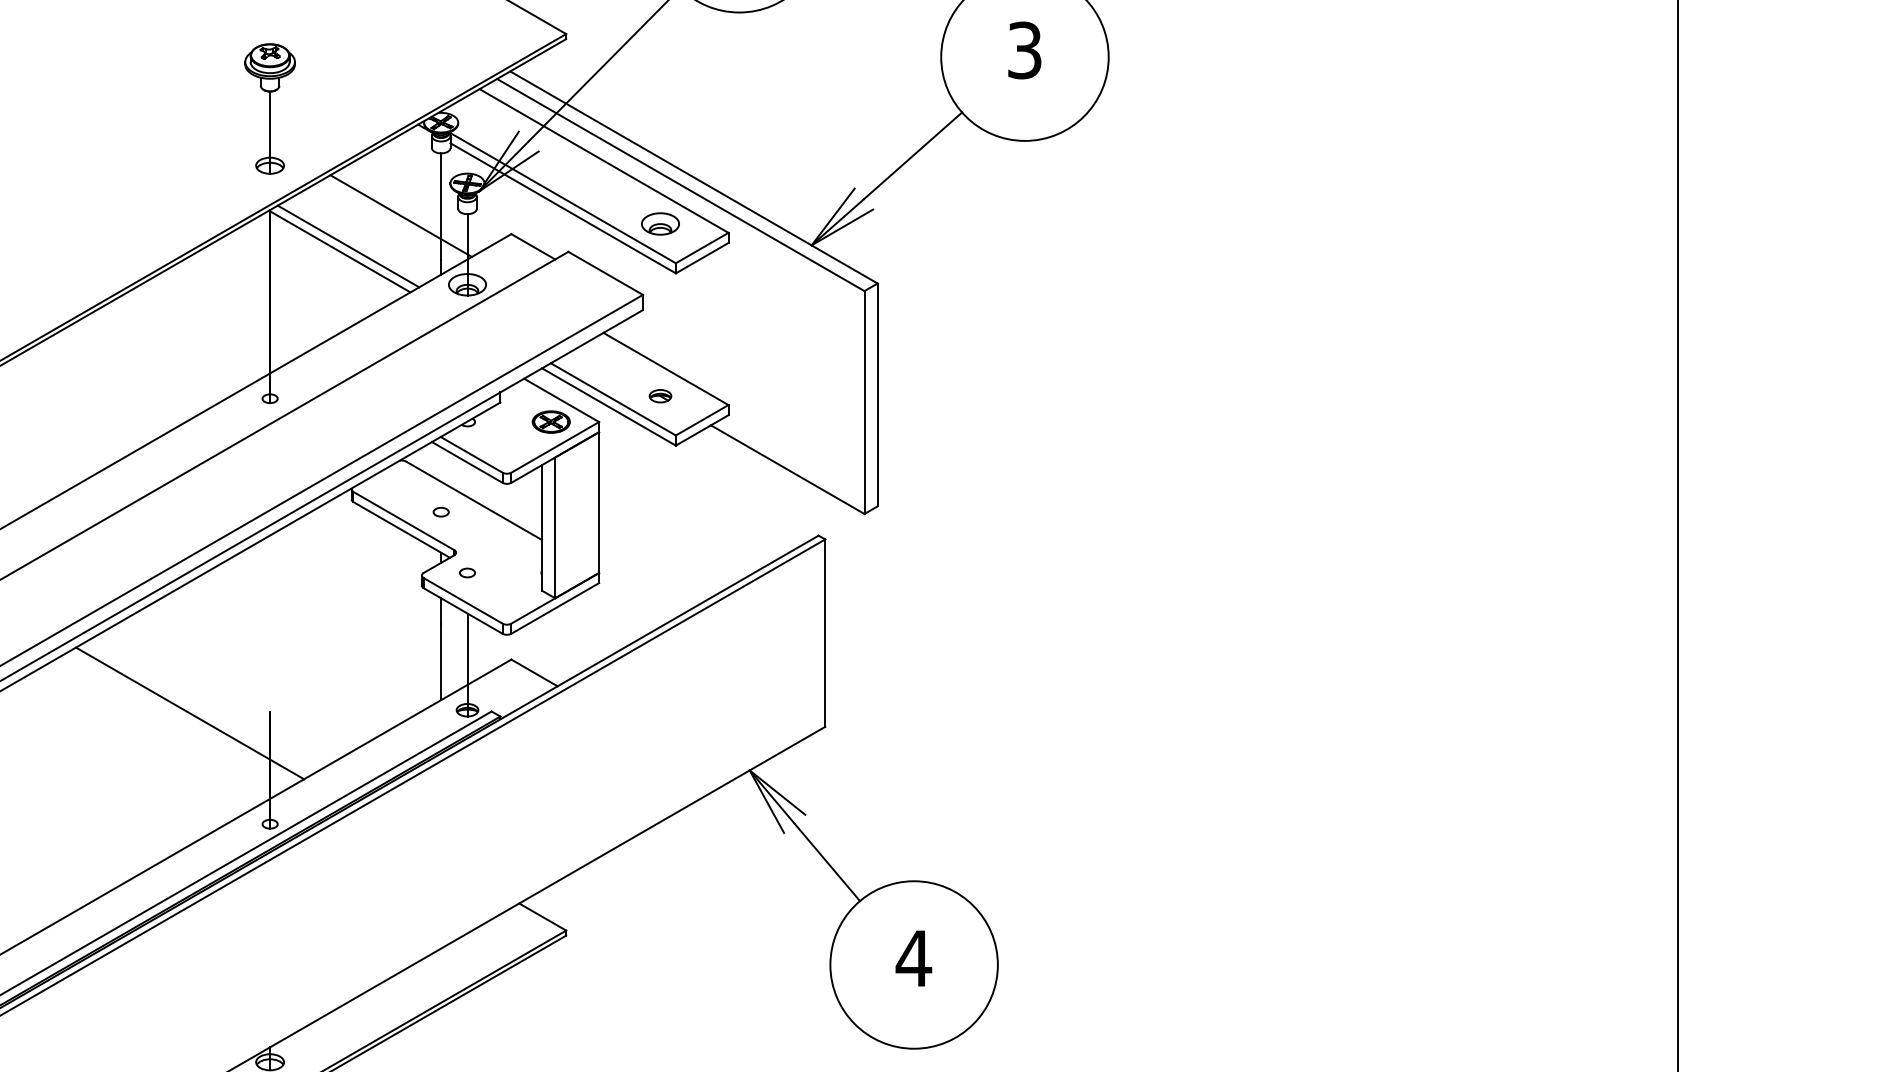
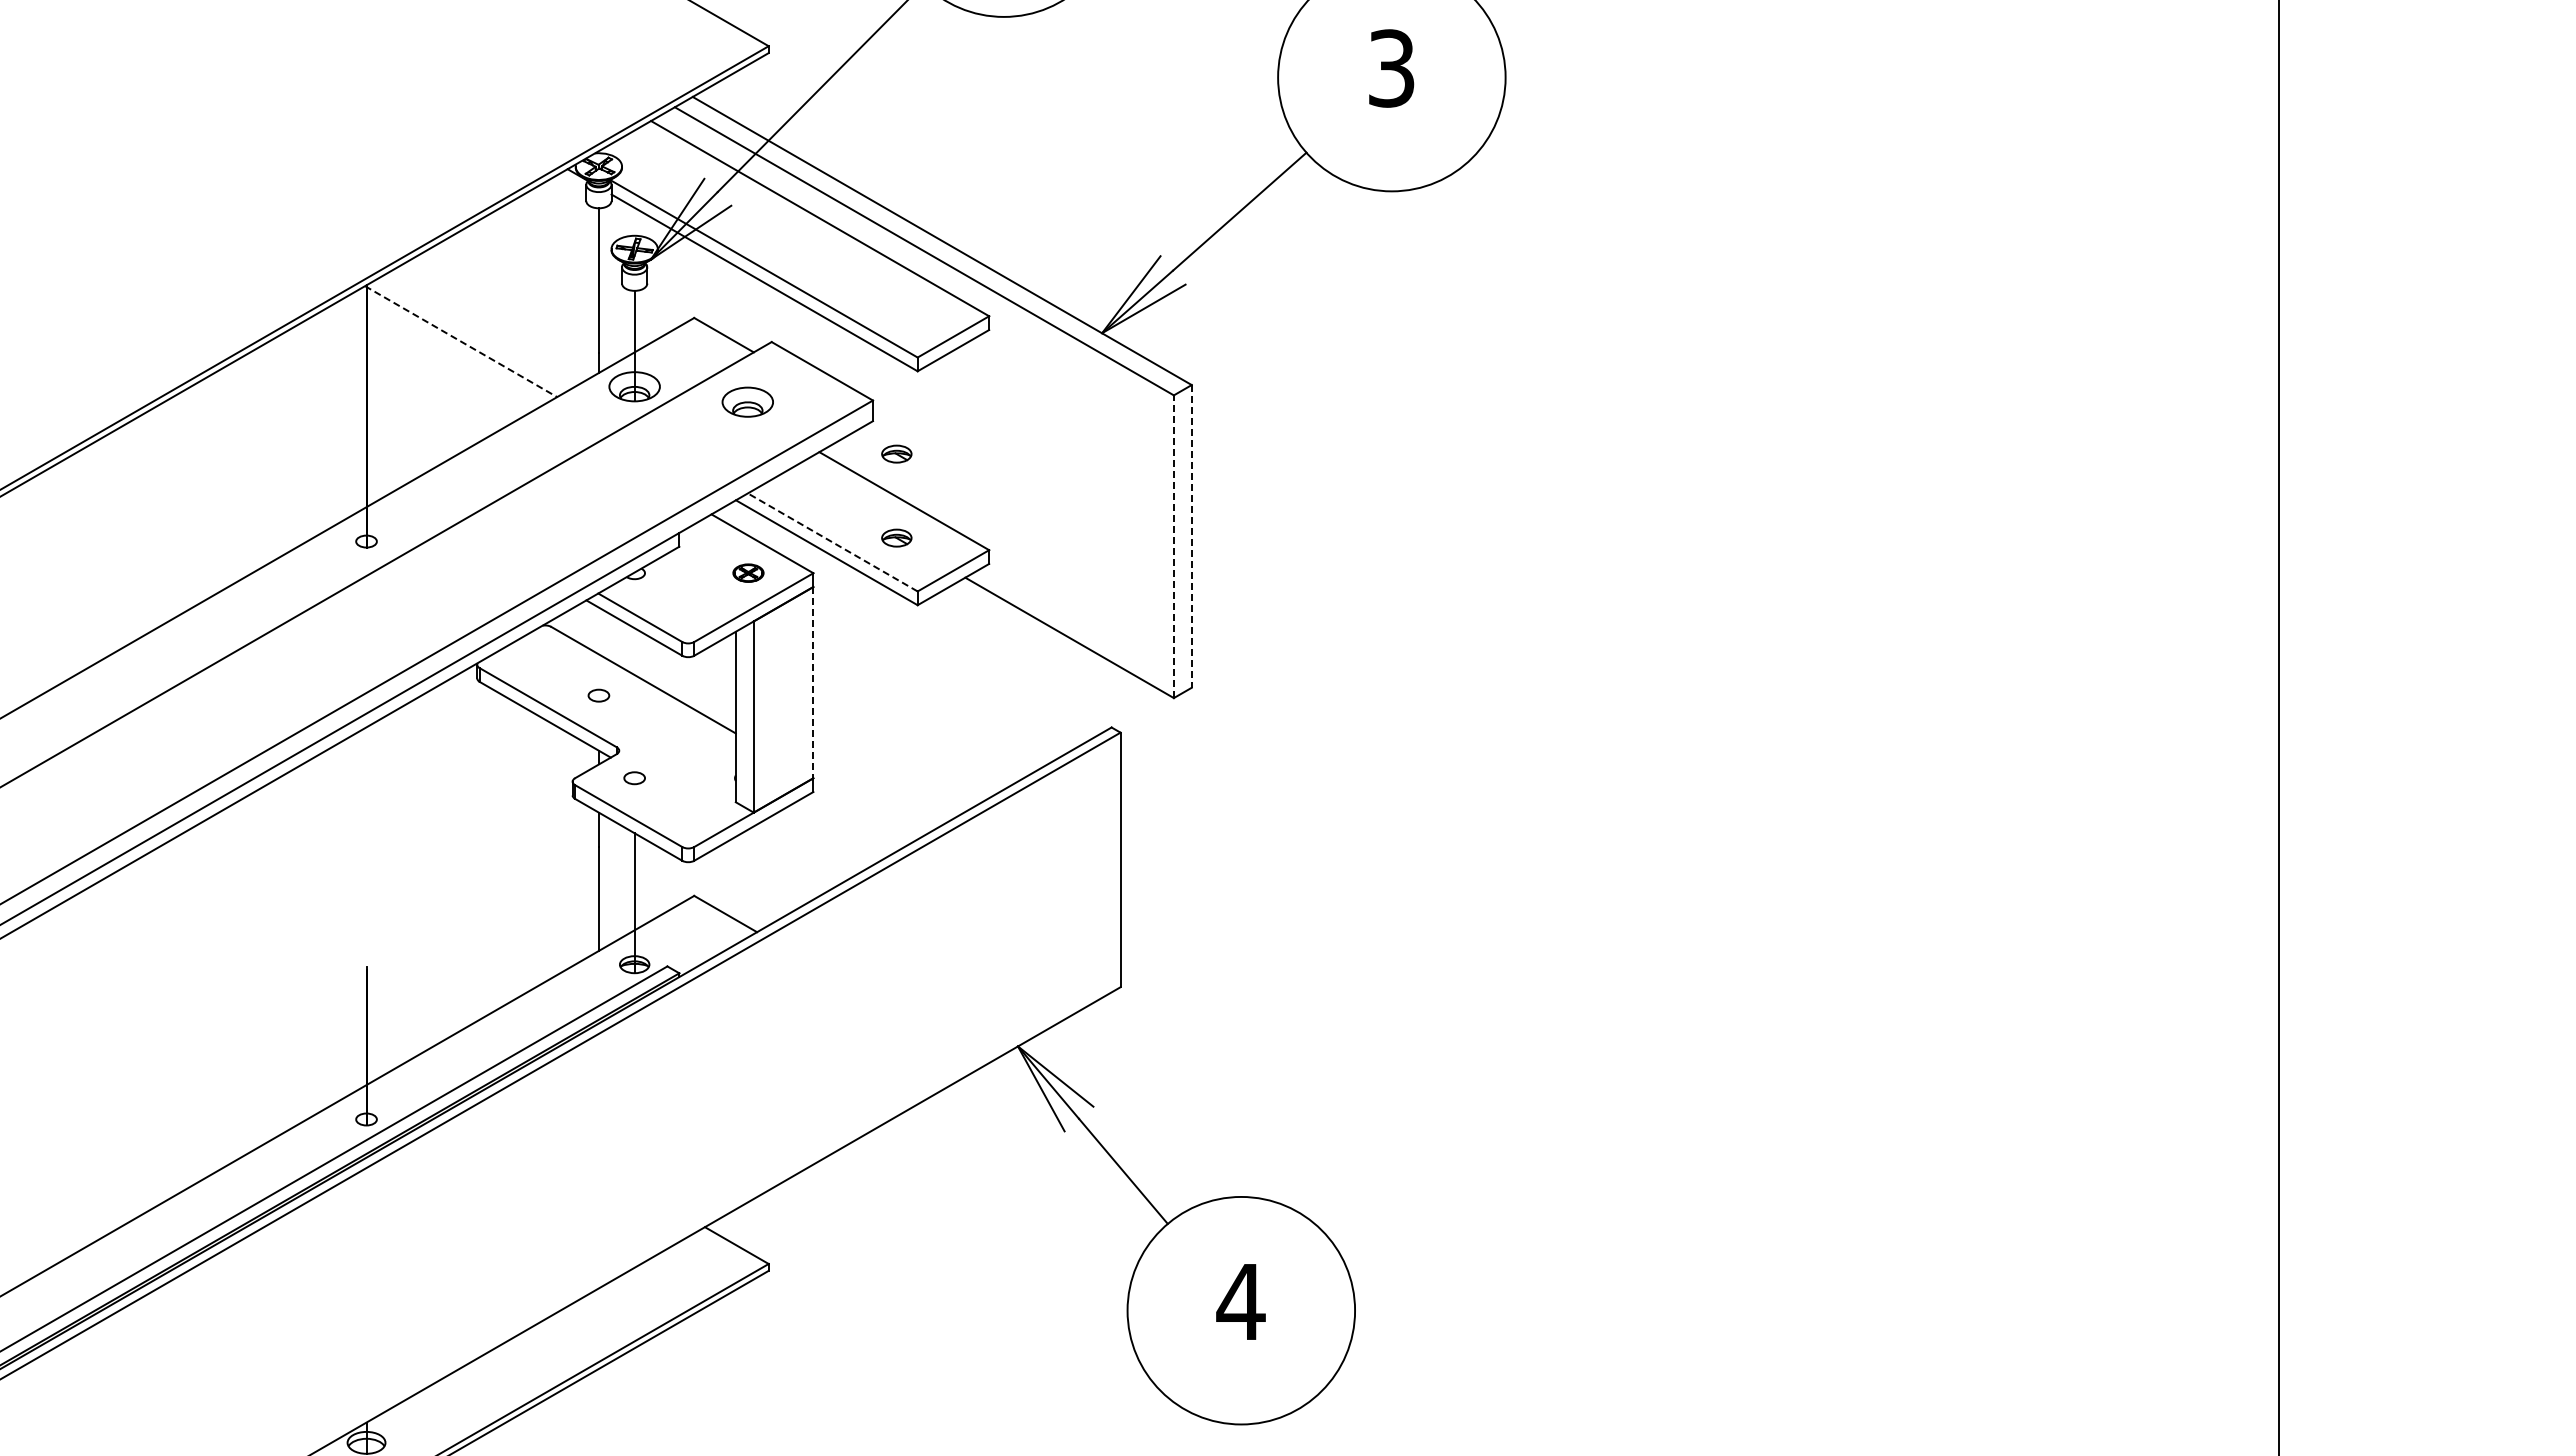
part: (270, 108) -> (366, 147), removed
line: (401, 216) -> (544, 293), removed
part: (660, 223) -> (747, 401), moved
line: (348, 246) -> (472, 334), removed
line: (340, 251) -> (461, 341), solid -> dashed
part: (660, 333) -> (896, 453), added
line: (877, 395) -> (1191, 536), solid -> dashed
line: (613, 399) -> (832, 542), solid -> dashed
line: (864, 402) -> (1173, 546), solid -> dashed
part: (551, 421) -> (748, 572), size x0.6
line: (599, 502) -> (813, 682), solid -> dashed
line: (189, 713) -> (257, 968), removed

